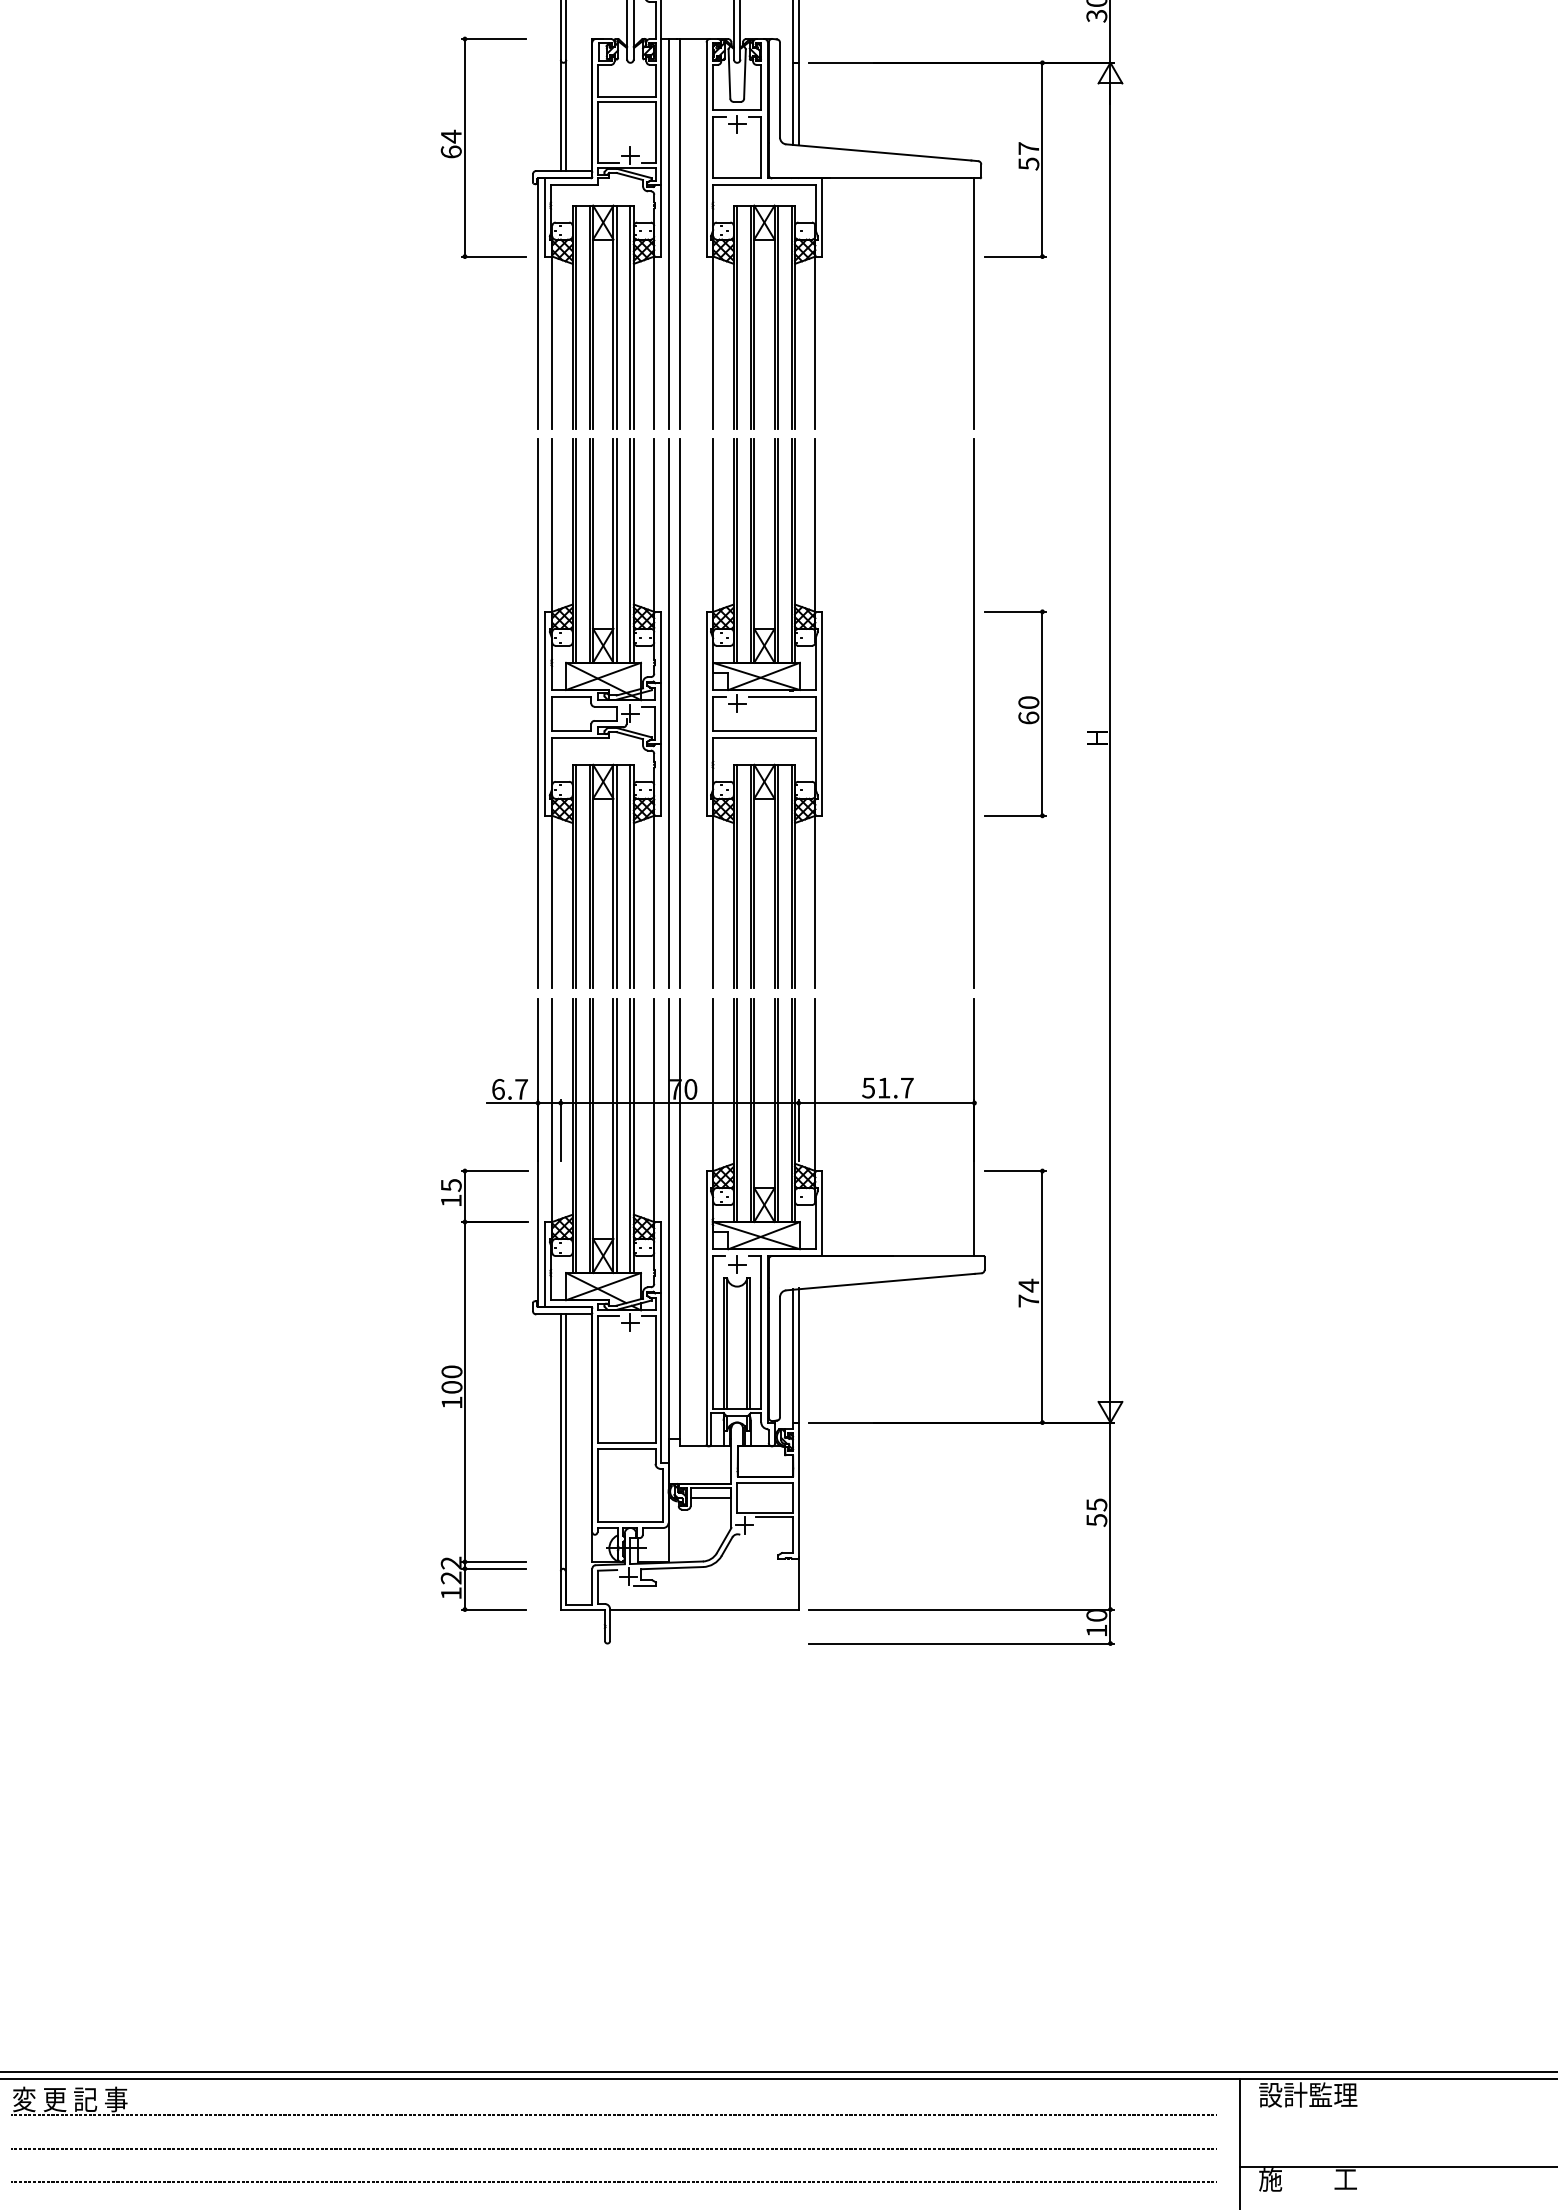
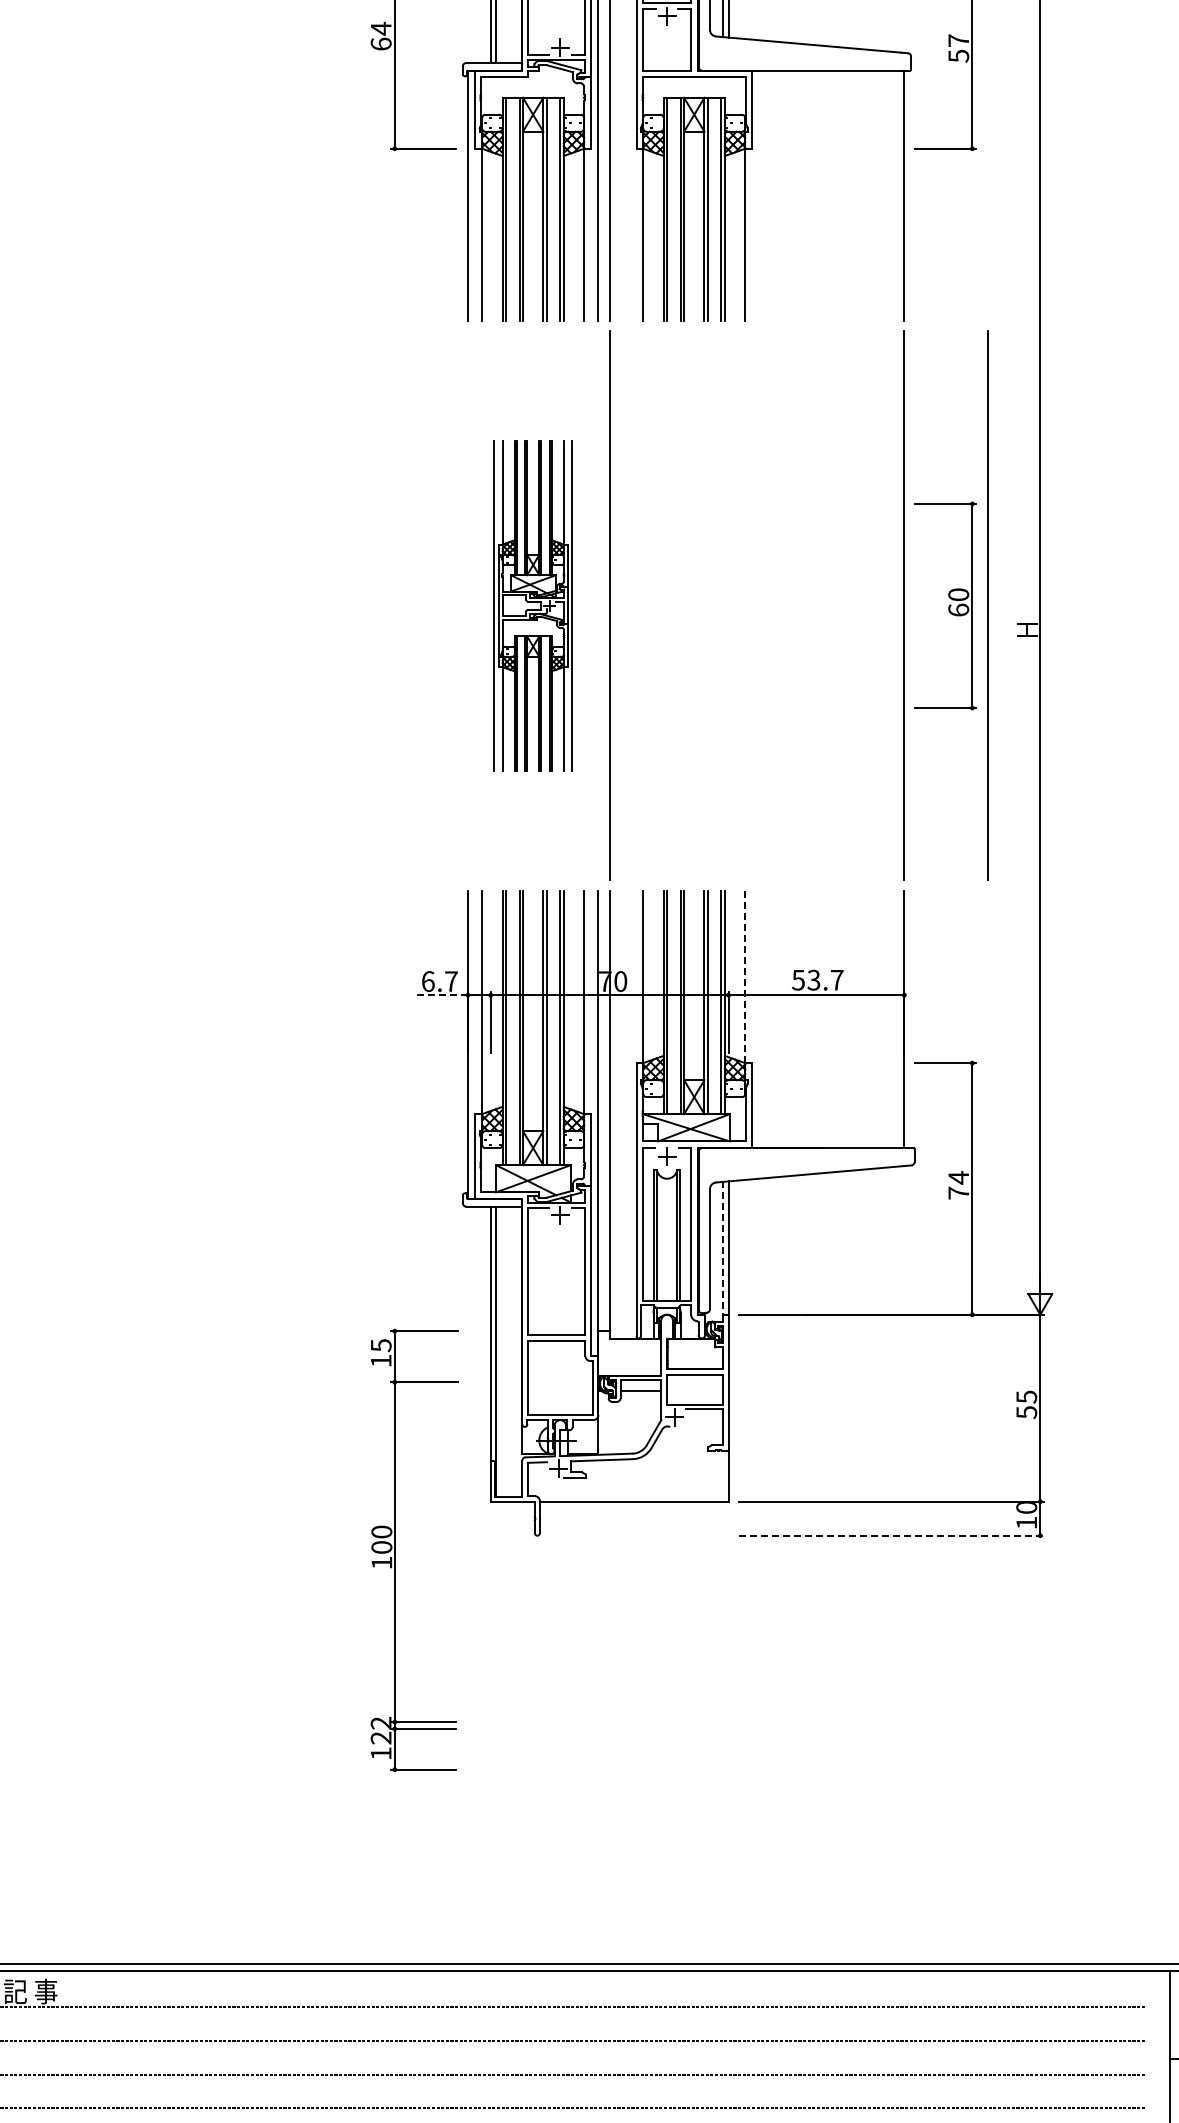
part: (603, 713) -> (533, 605), size x0.6
part: (764, 713) -> (694, 605), removed
line: (1057, 713) -> (987, 605), added
line: (815, 1086) -> (745, 978), solid -> dashed
text: (883, 1087) -> (813, 979), 51.7 -> 53.7
line: (512, 1103) -> (442, 995), solid -> dashed
line: (793, 1355) -> (723, 1247), solid -> dashed
part: (465, 1389) -> (395, 1549), moved
line: (961, 1643) -> (891, 1535), solid -> dashed

